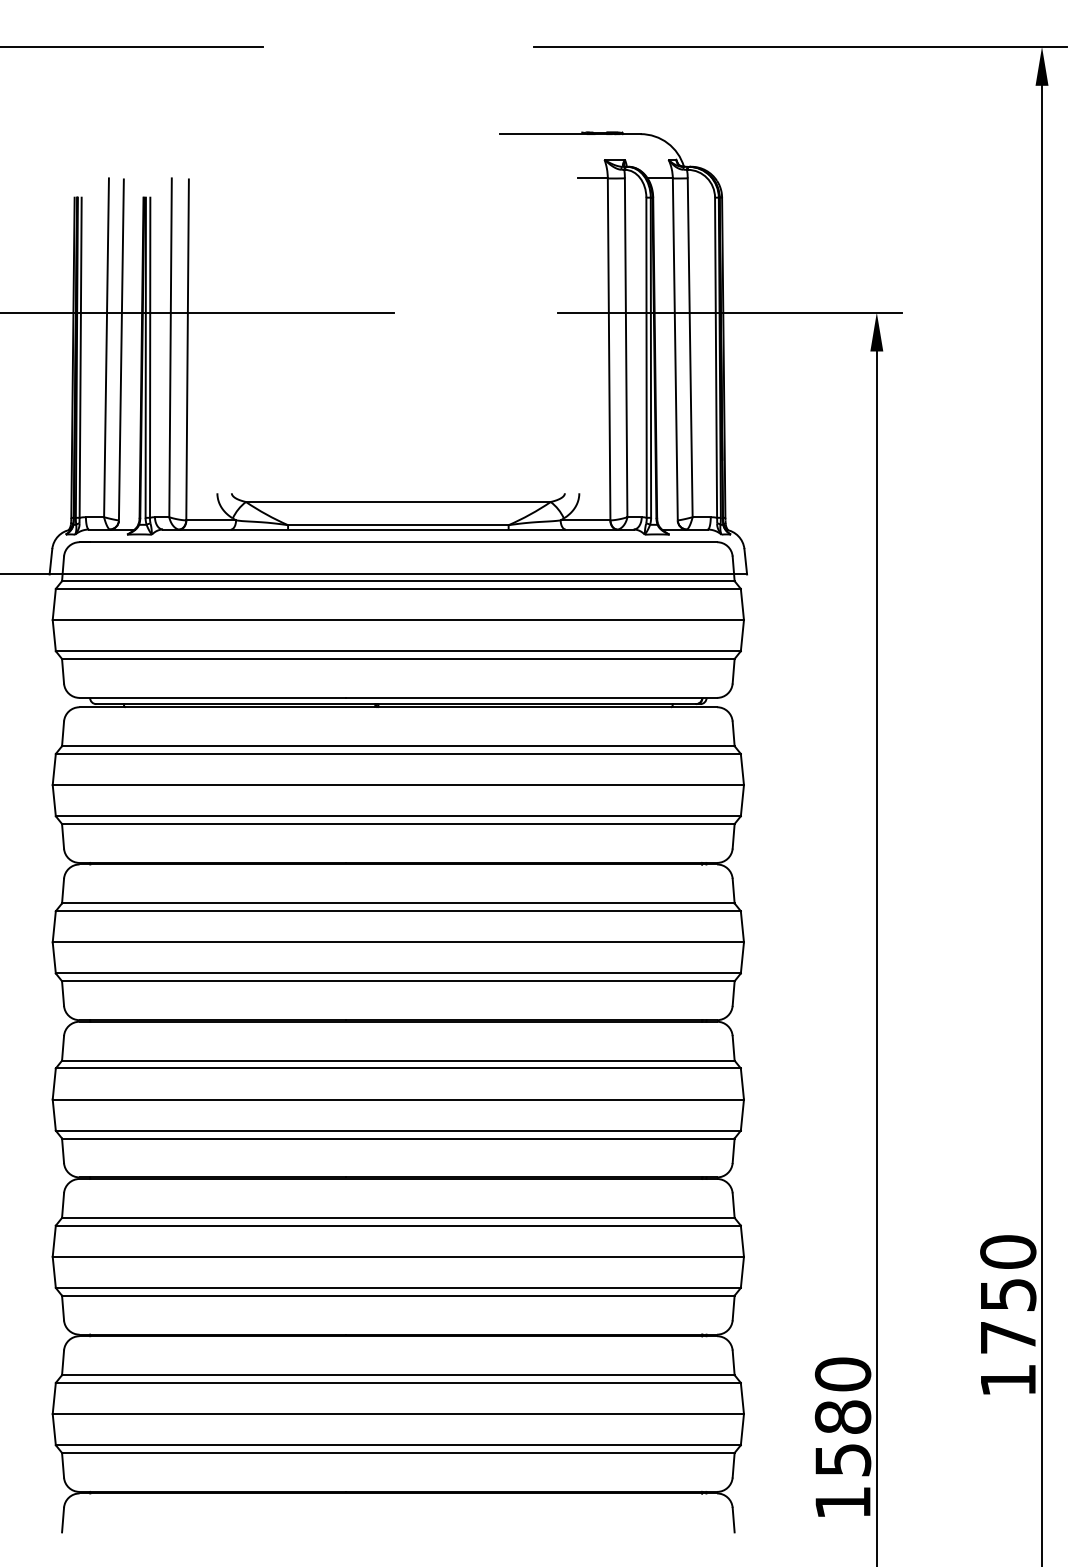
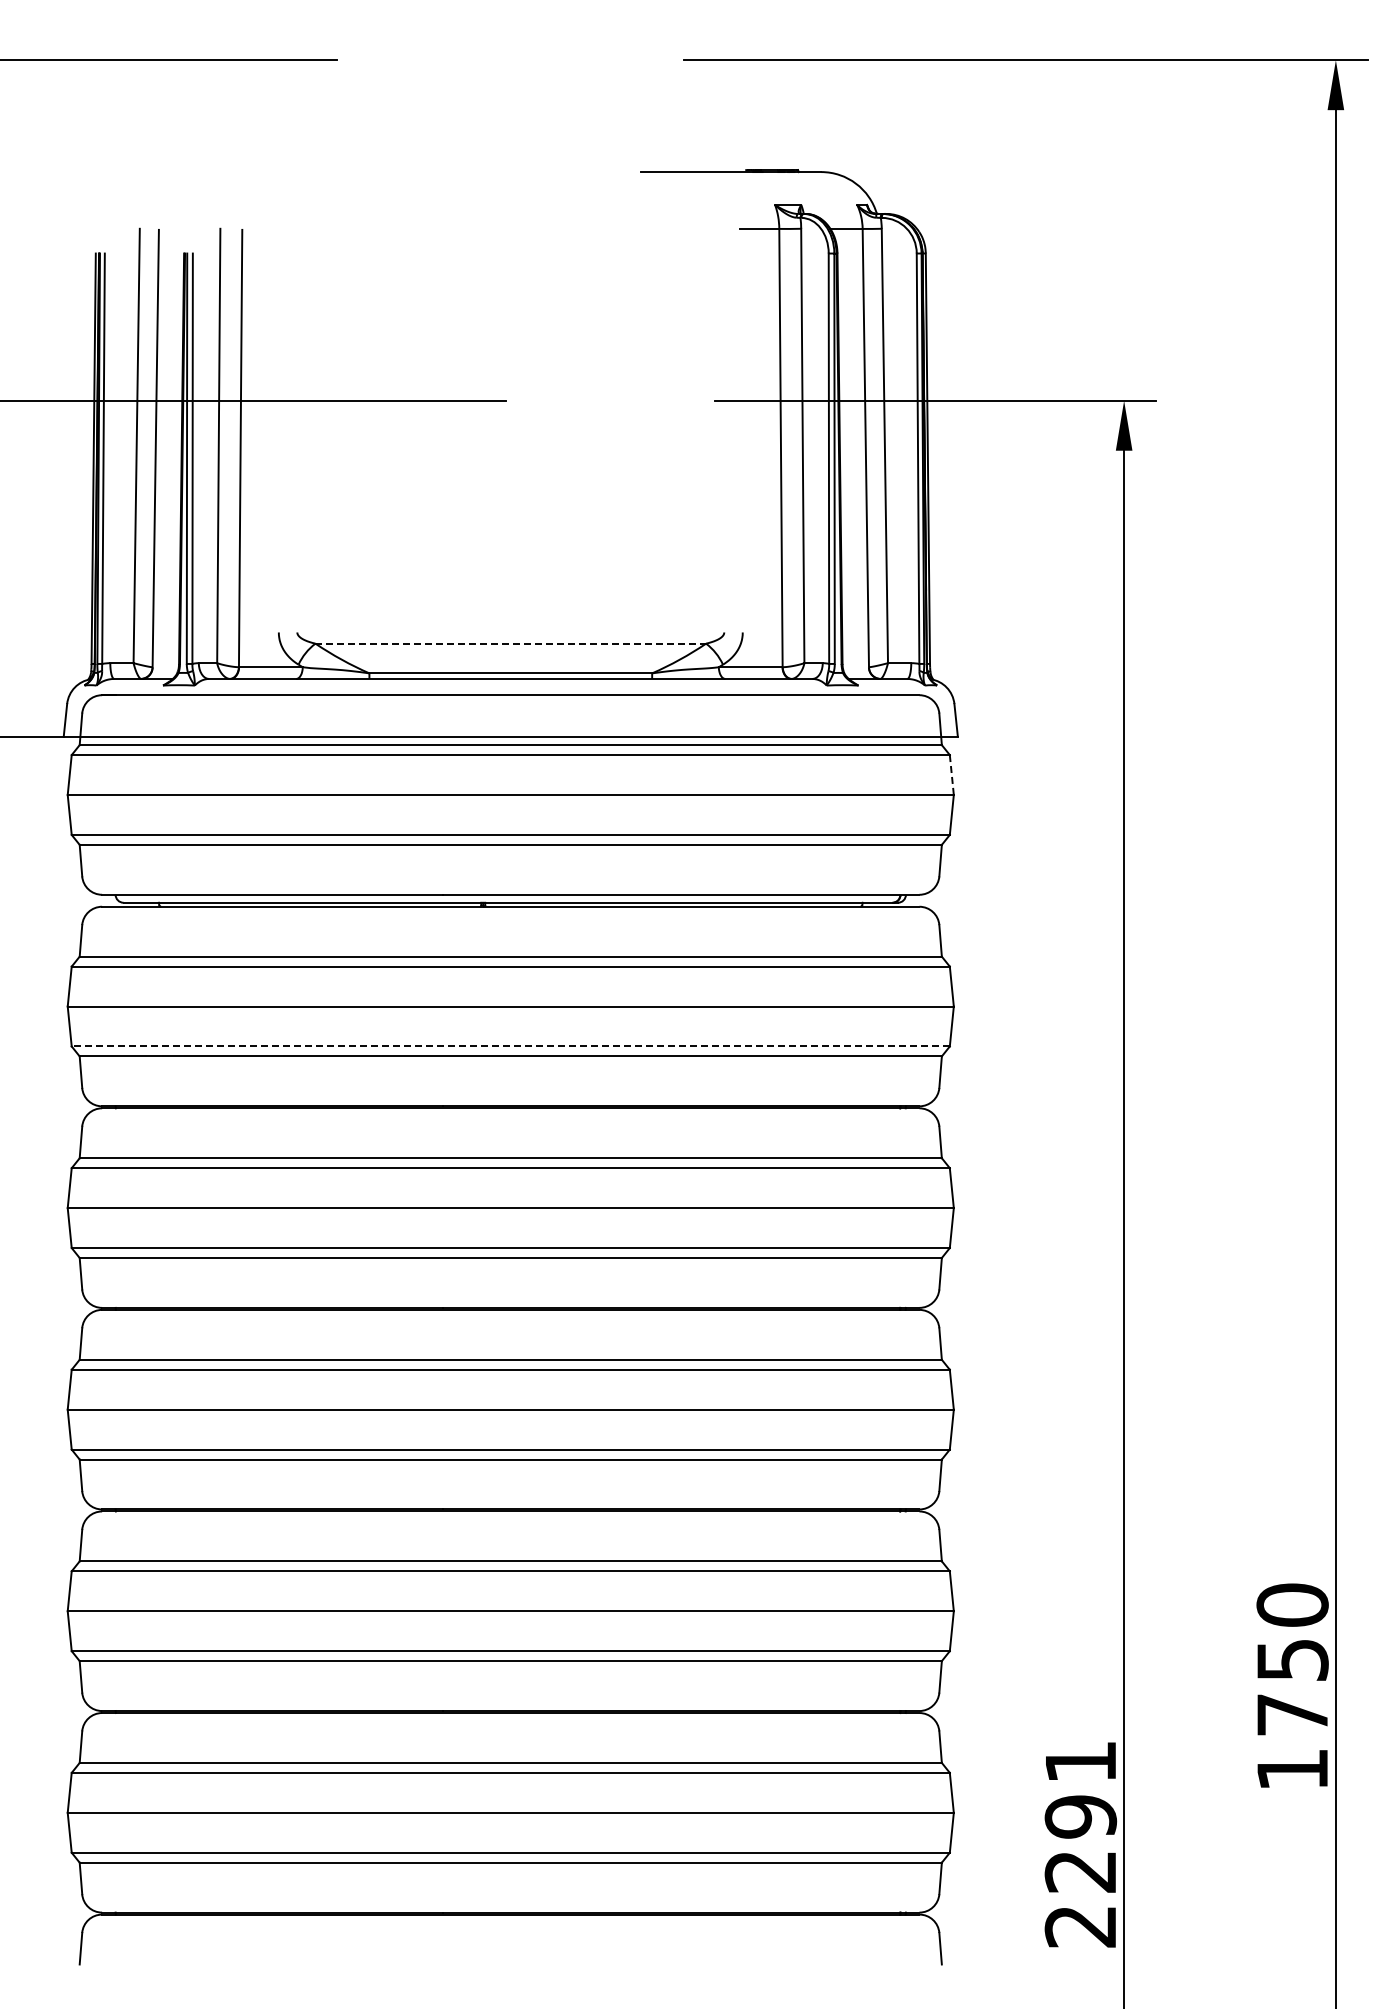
line: (398, 501) -> (511, 643), solid -> dashed
line: (742, 604) -> (951, 775), solid -> dashed
line: (398, 816) -> (510, 1046), solid -> dashed
text: (842, 1438) -> (1080, 1843), 1580 -> 2291

